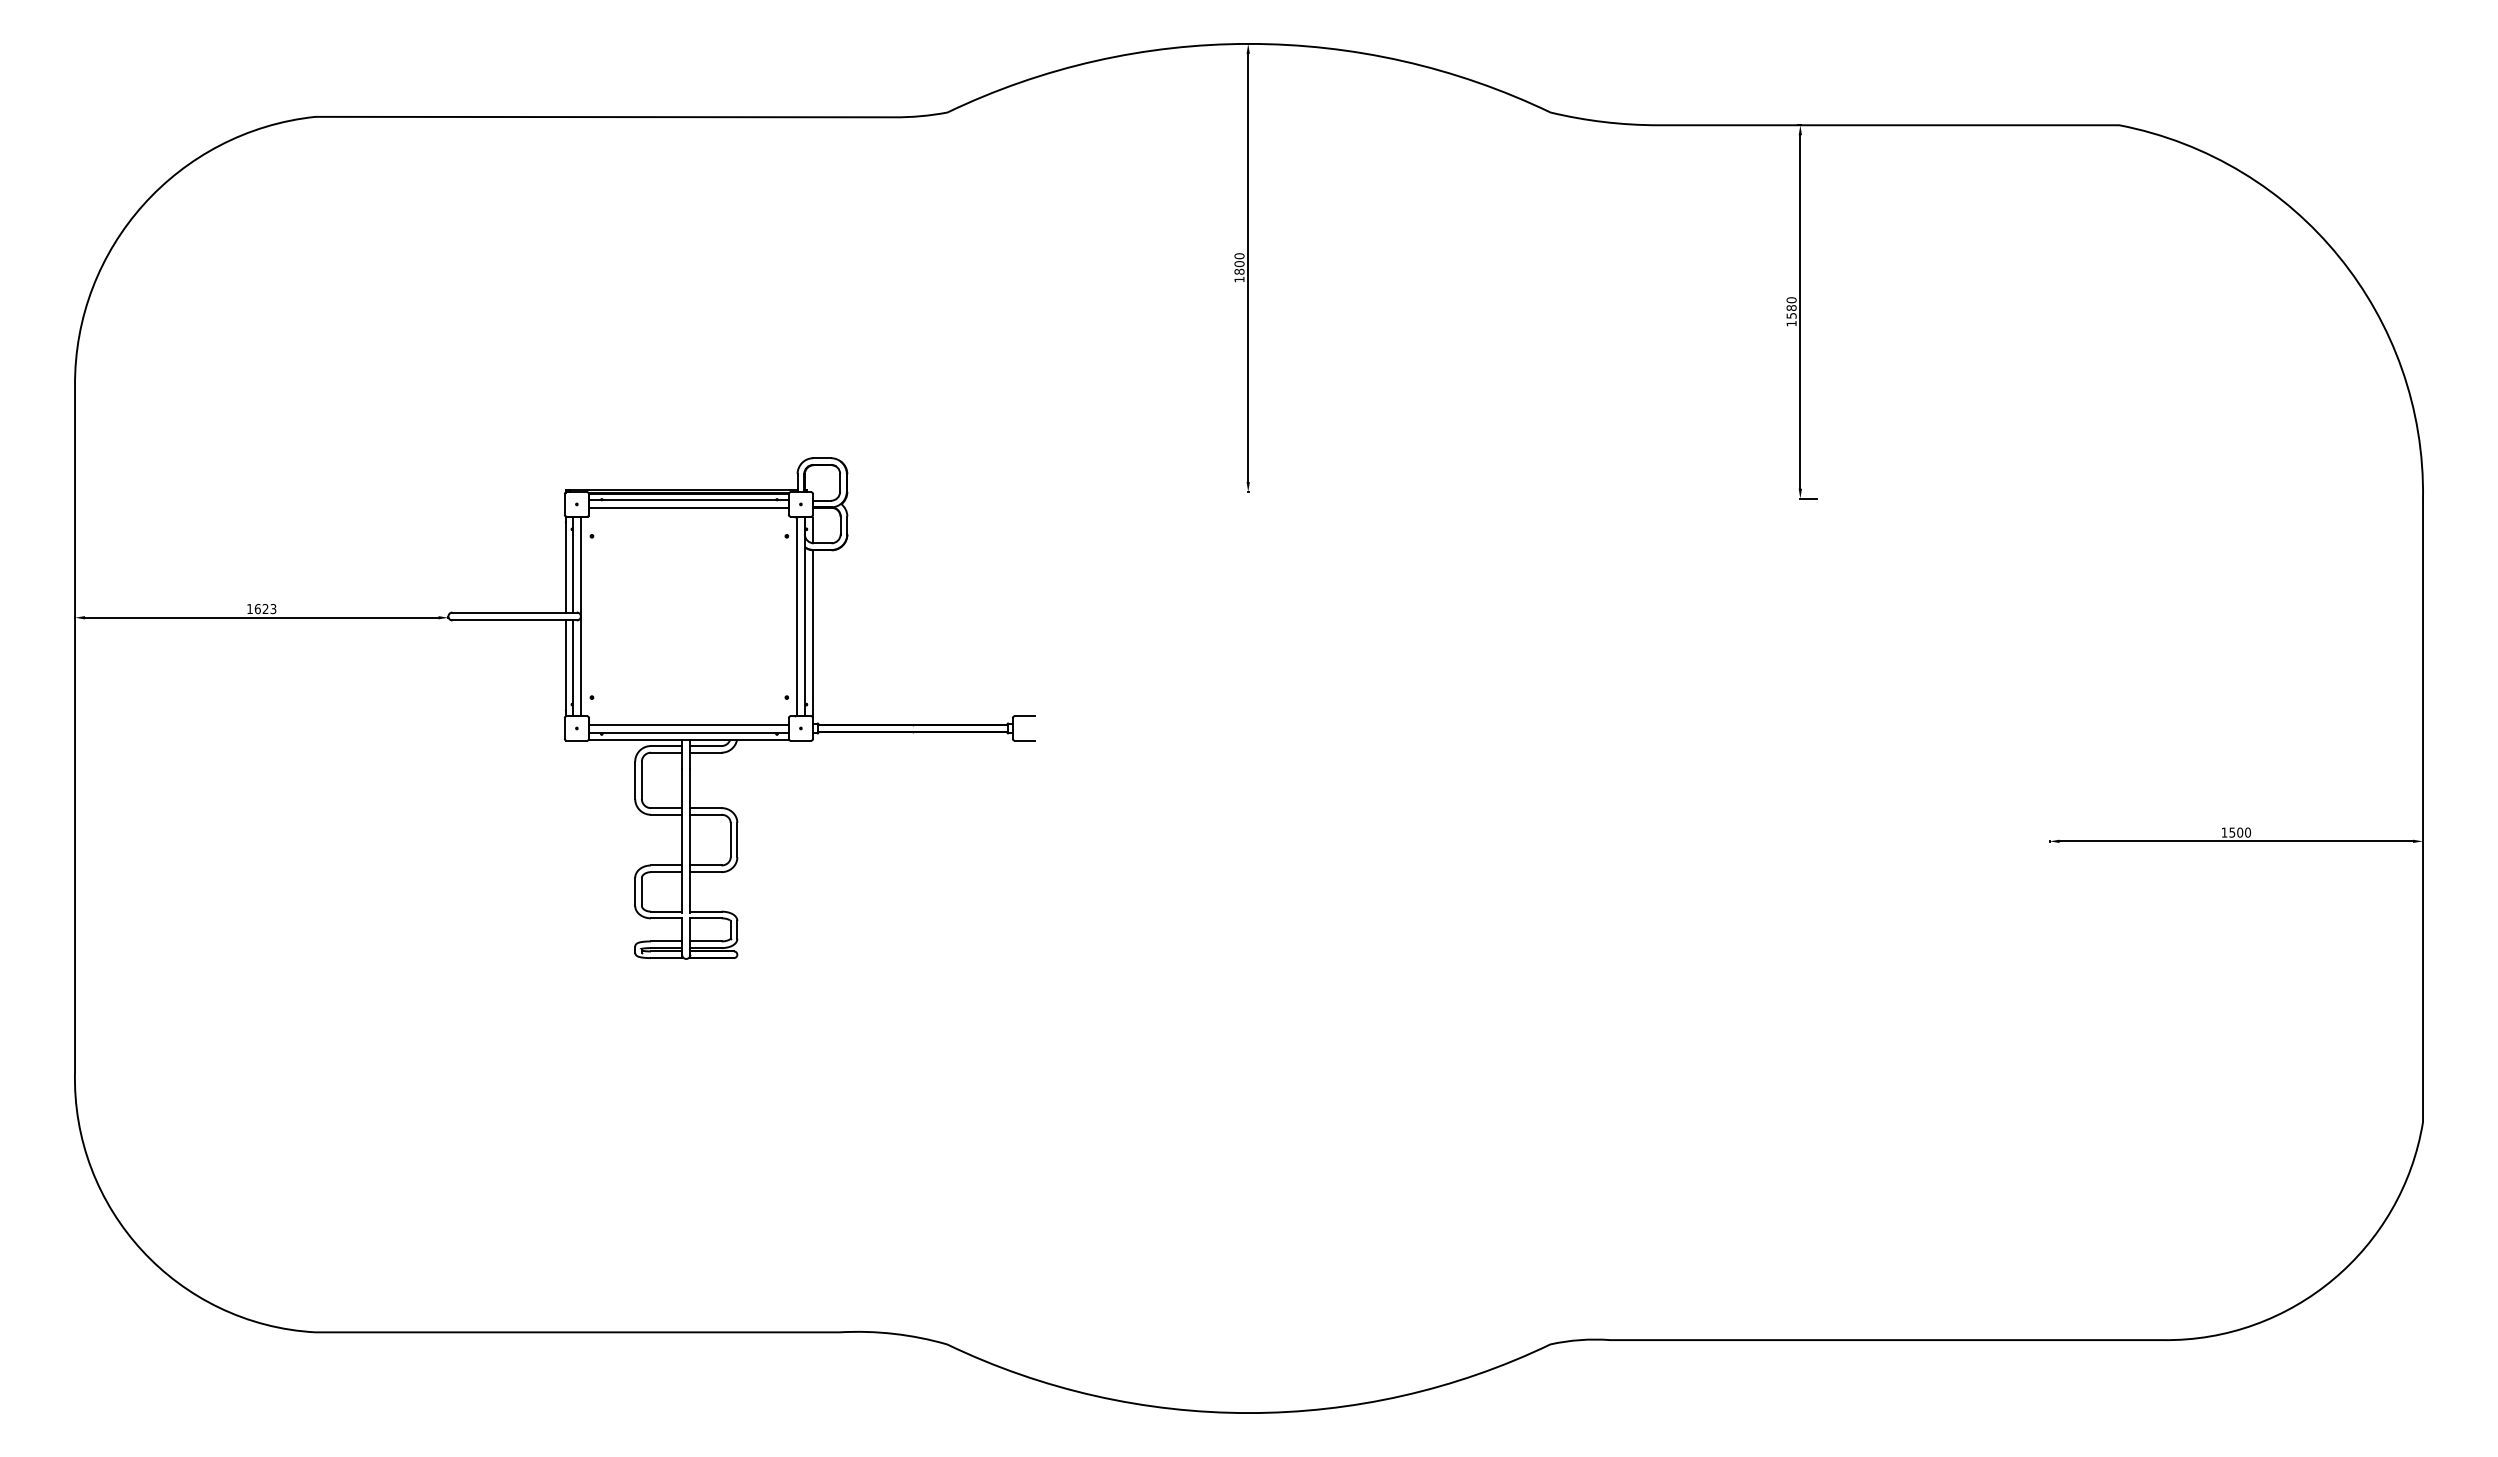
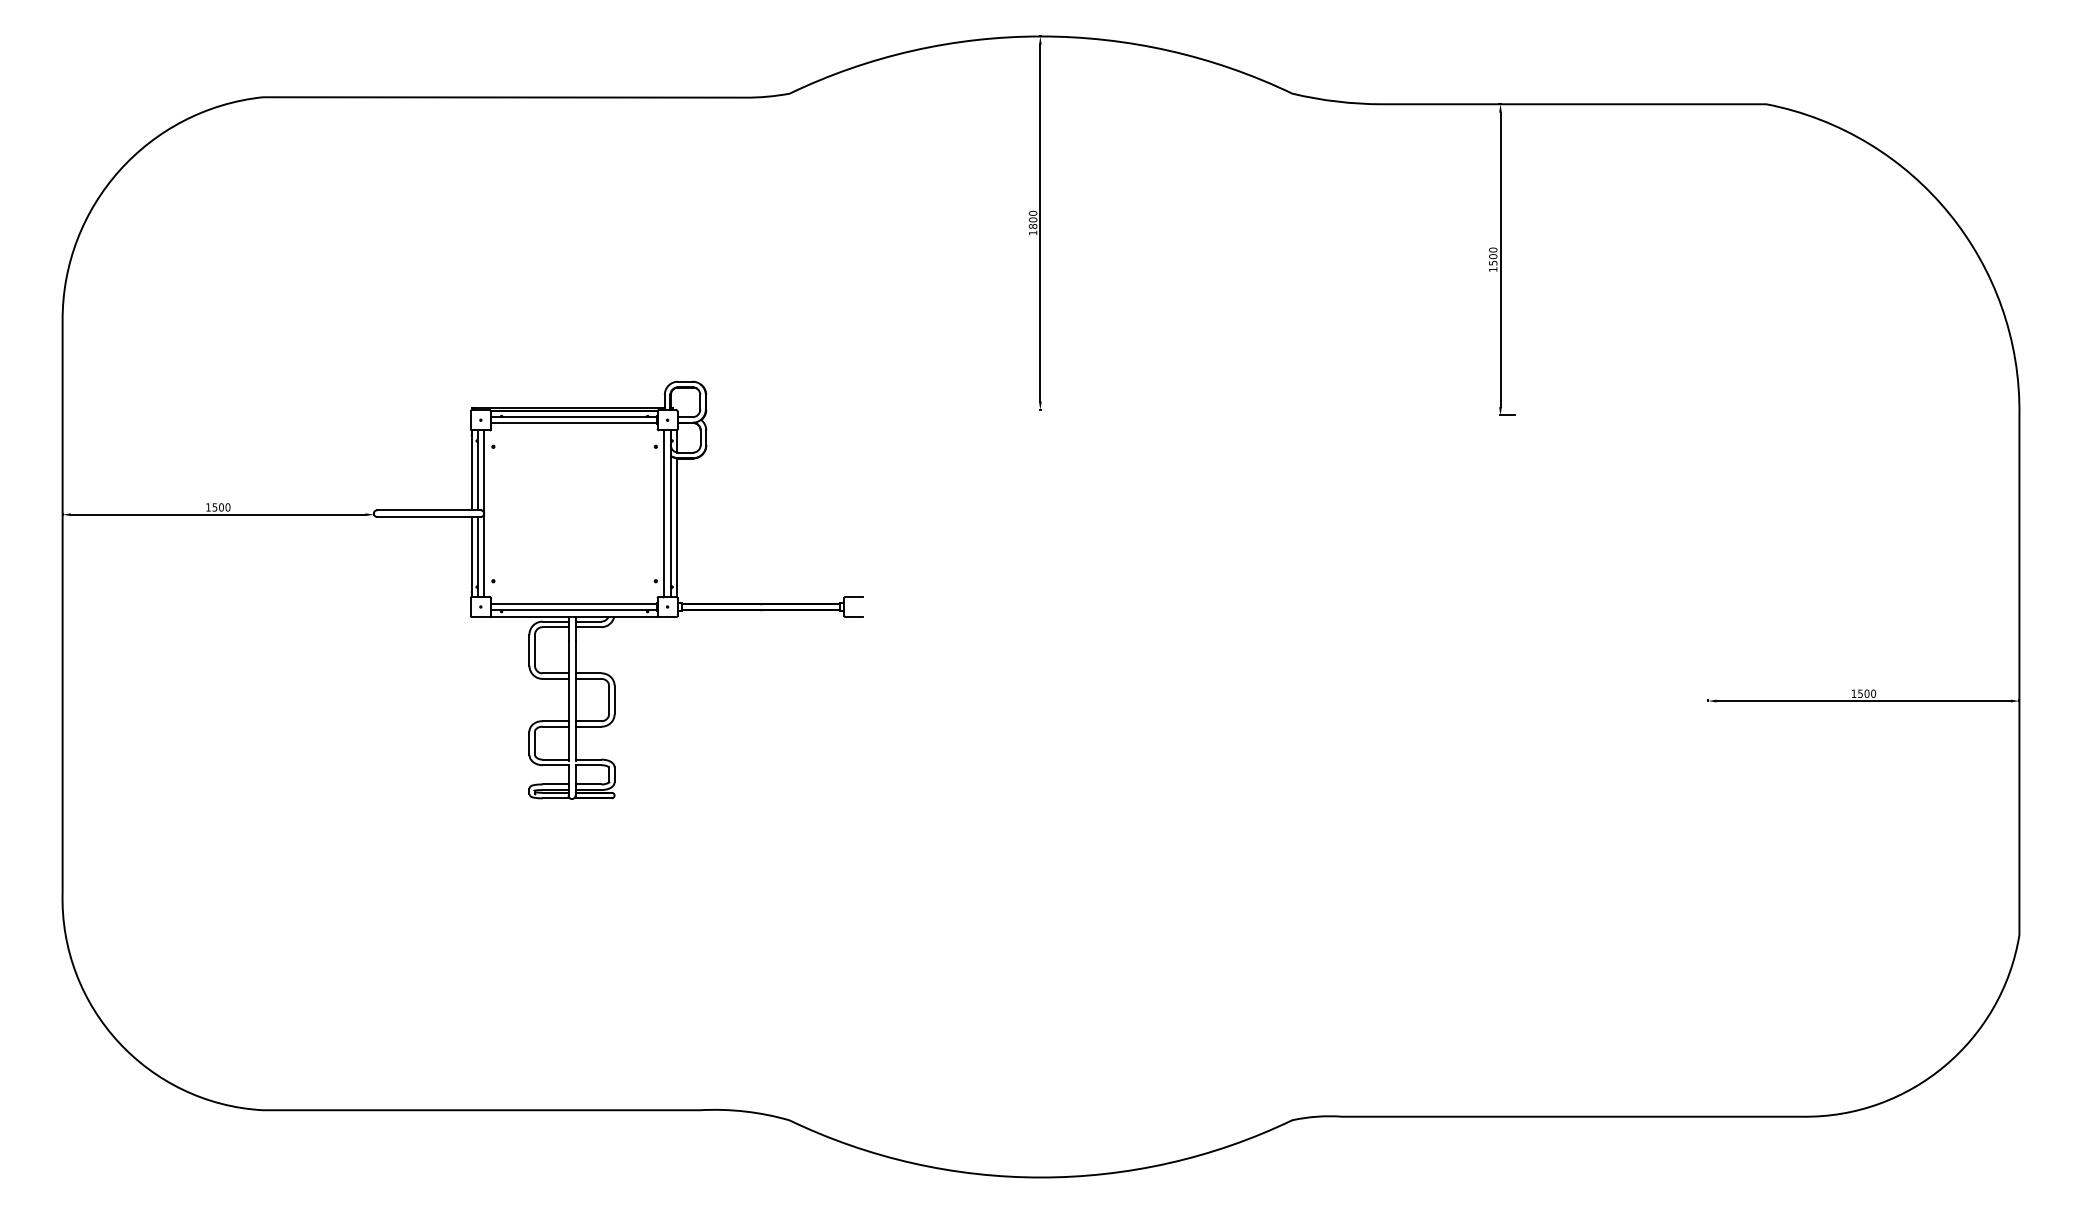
text: (1791, 308) -> (1493, 256), 1580 -> 1500
text: (265, 609) -> (221, 507), 1623 -> 1500

